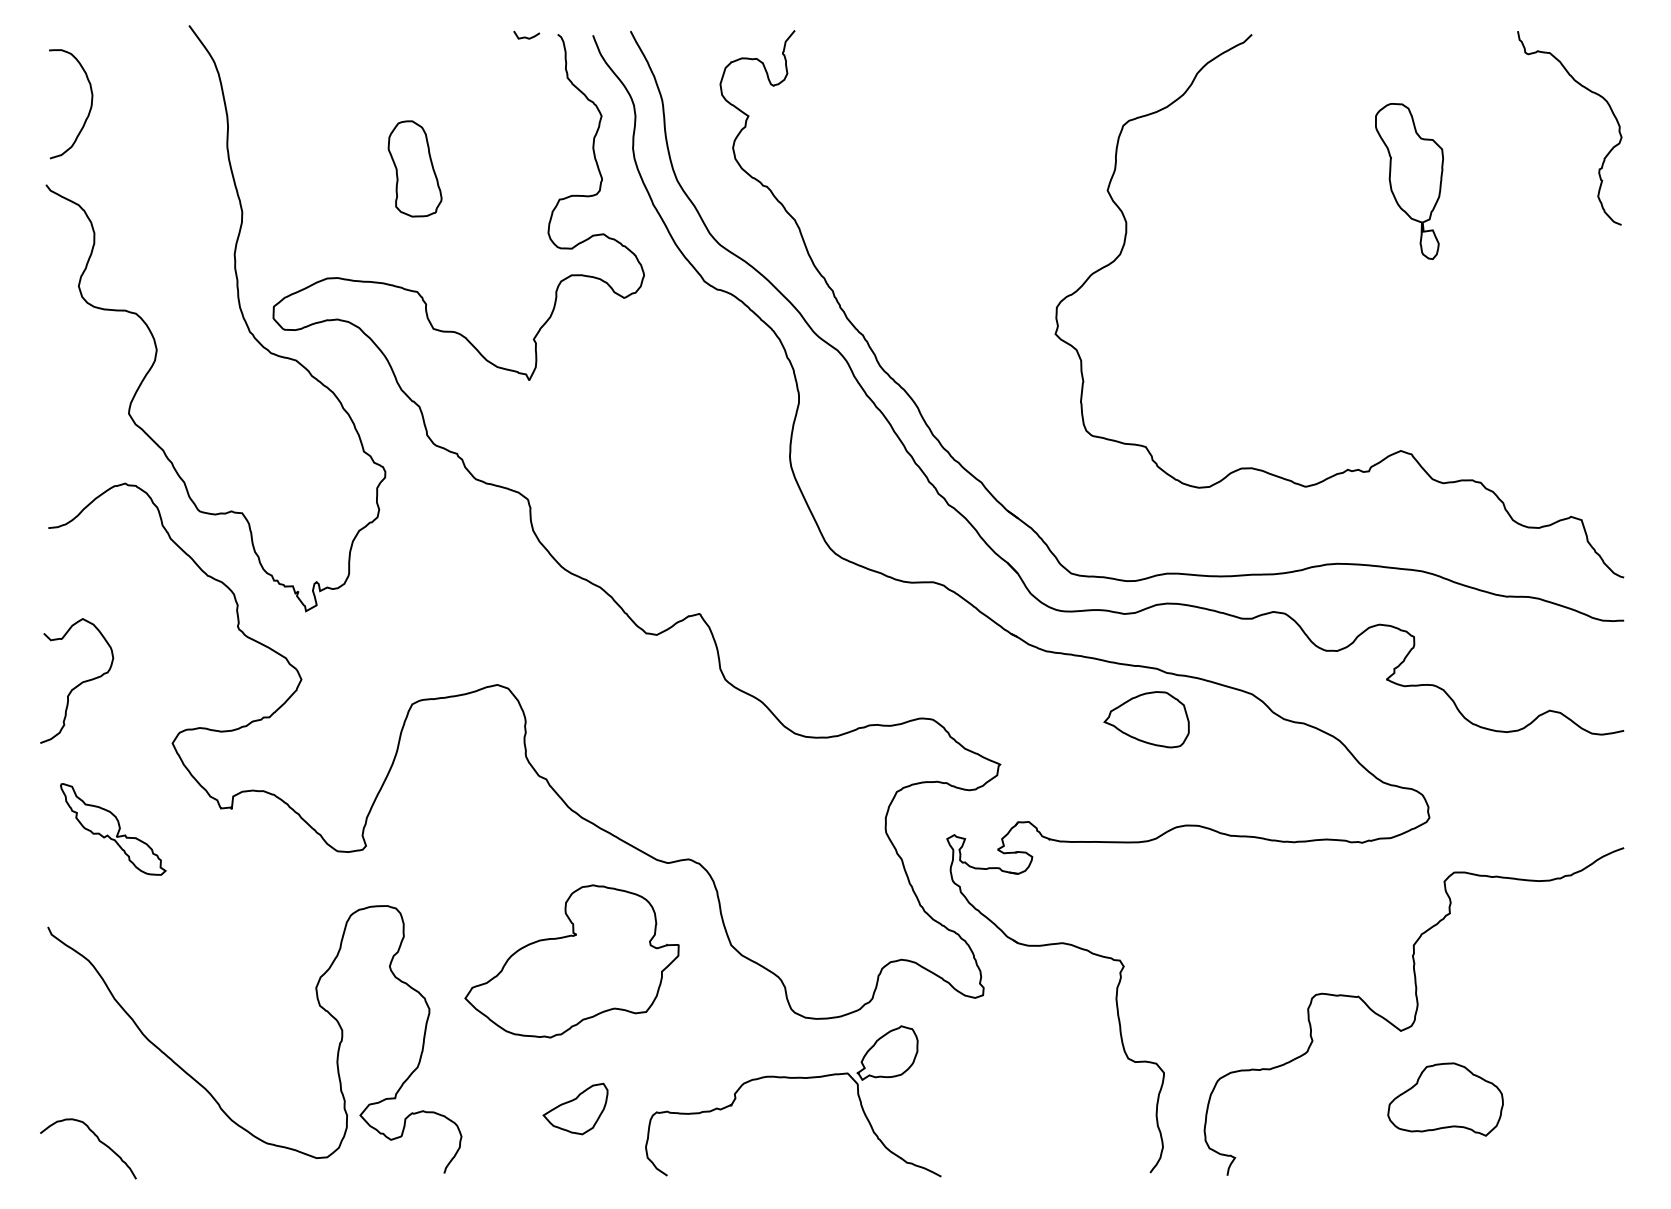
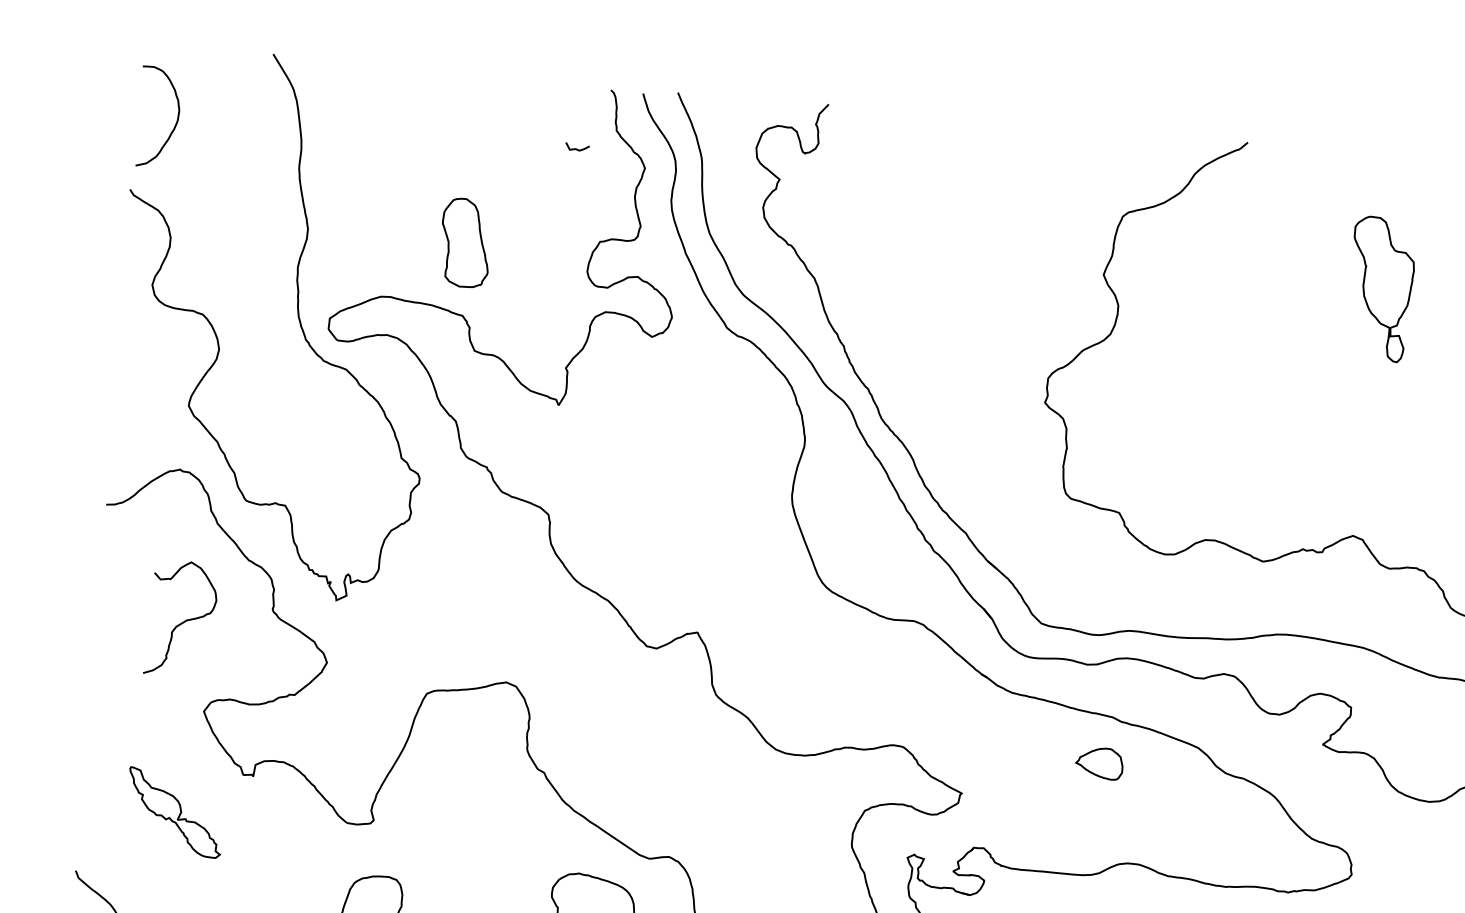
curve: (525, 36) -> (576, 148), moved
part: (414, 168) -> (465, 242), moved
curve: (80, 682) -> (184, 620), moved
part: (1146, 719) -> (1099, 763), size x0.6
part: (113, 829) -> (175, 812), moved

